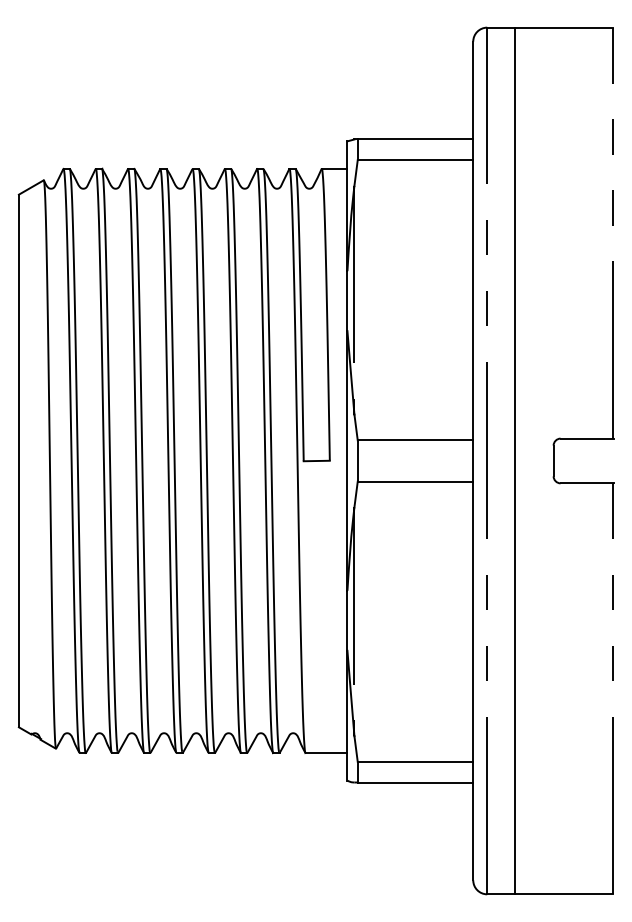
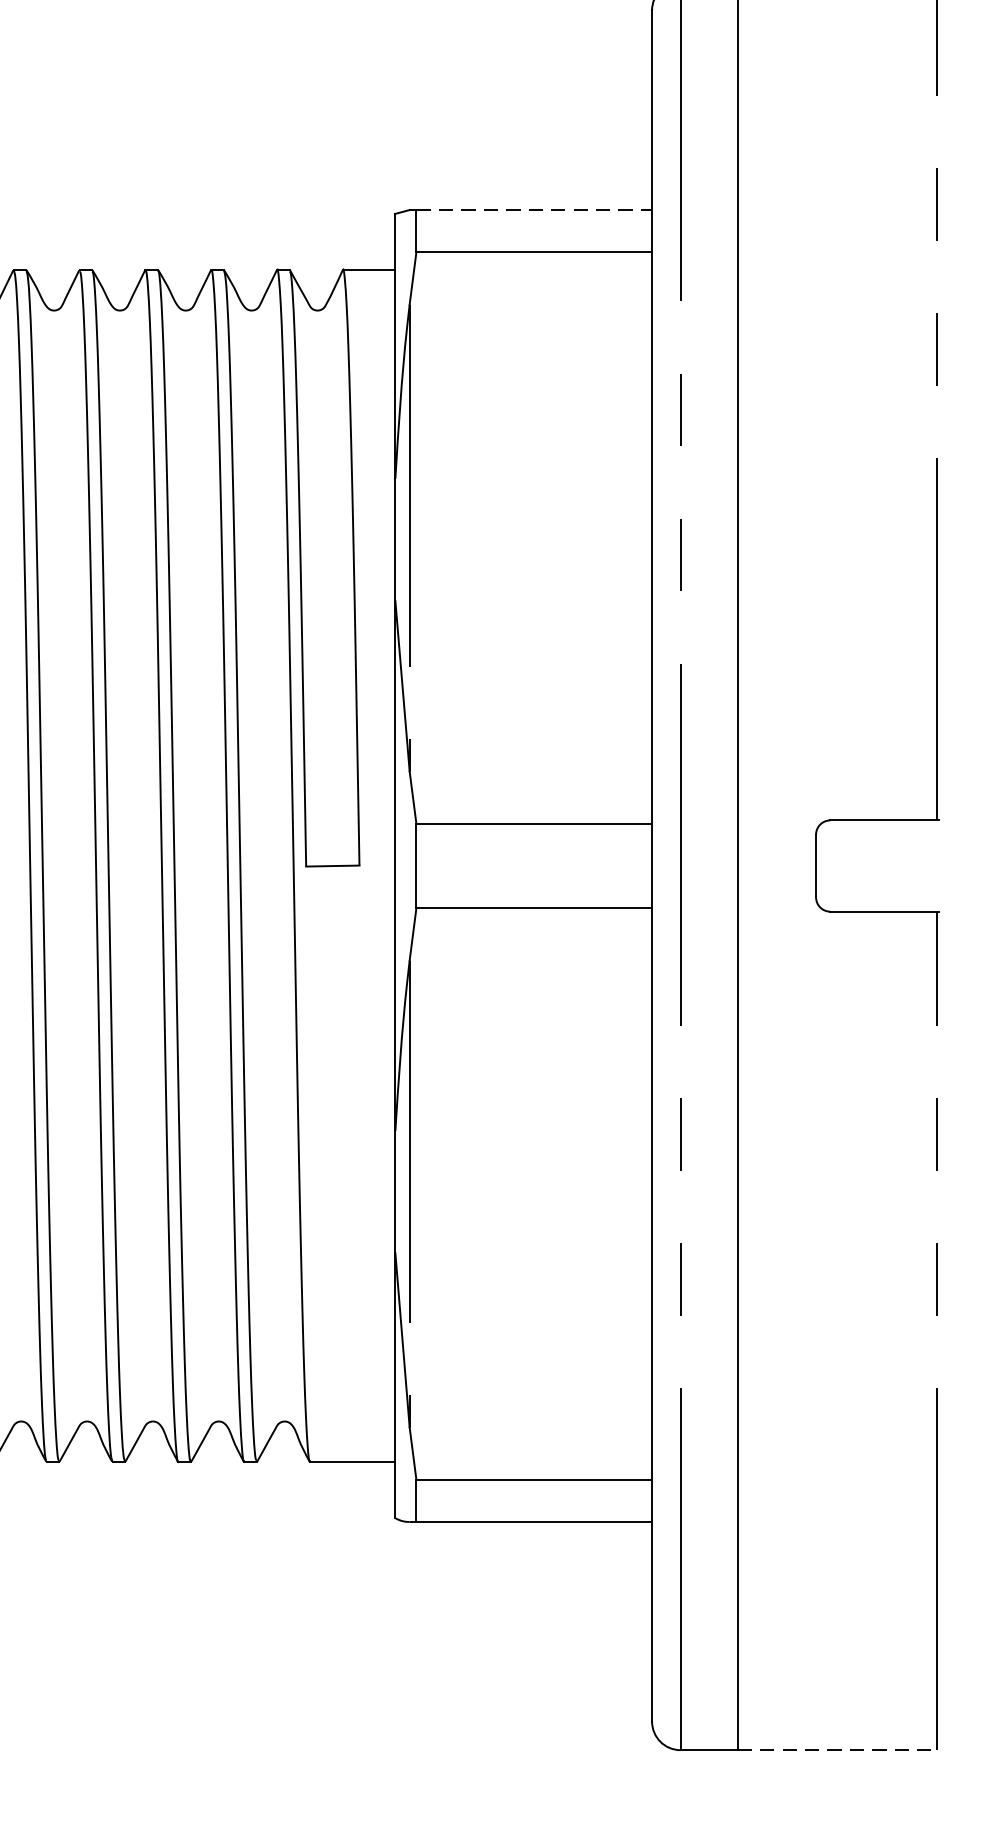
line: (415, 139) -> (534, 210), solid -> dashed
line: (564, 894) -> (838, 1750), solid -> dashed

